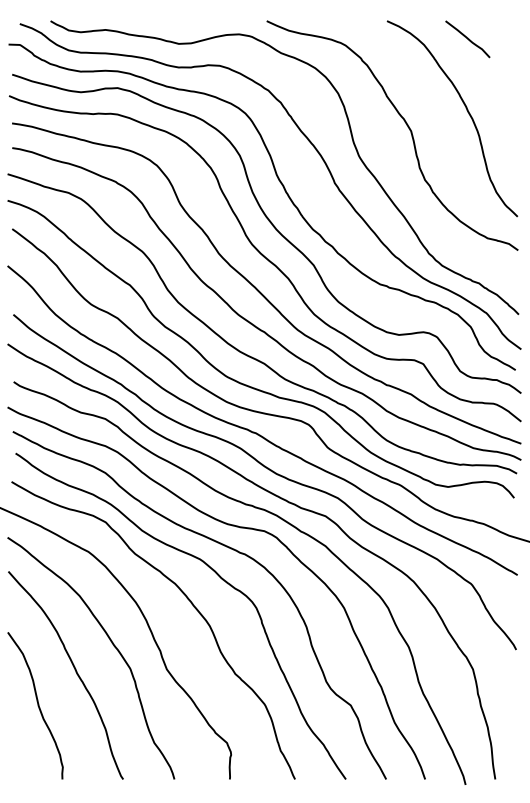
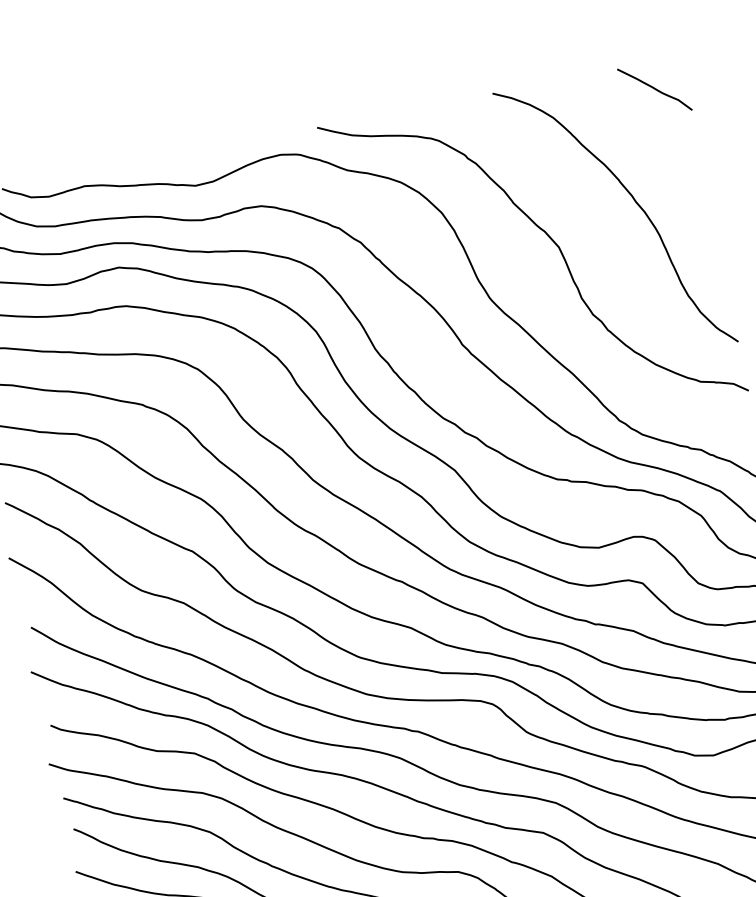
curve: (467, 39) -> (654, 89), moved

